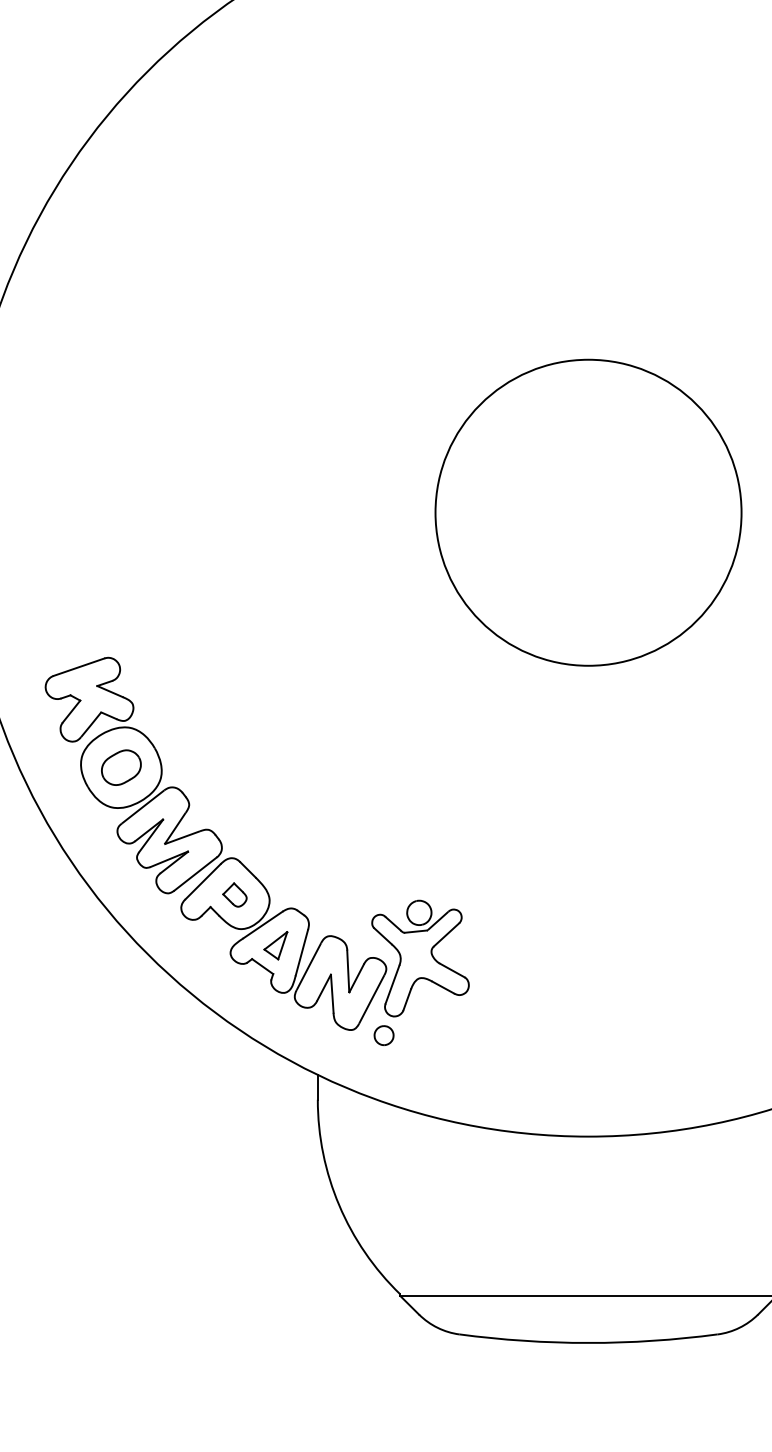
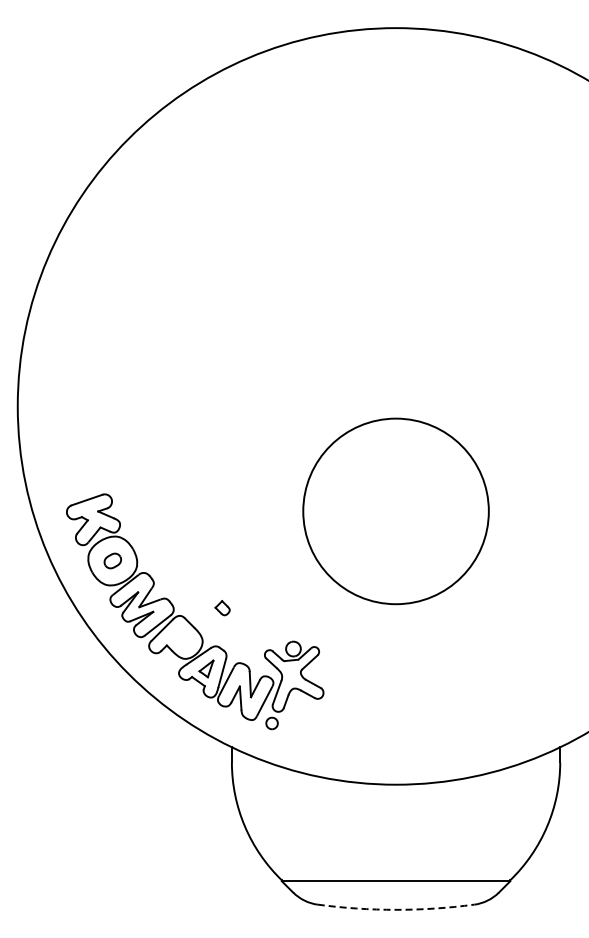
circle: (587, 512) -> (395, 511), moved
part: (120, 766) -> (112, 560), size x0.7
part: (234, 895) -> (222, 608), moved
arc: (589, 1342) -> (396, 909), solid -> dashed

